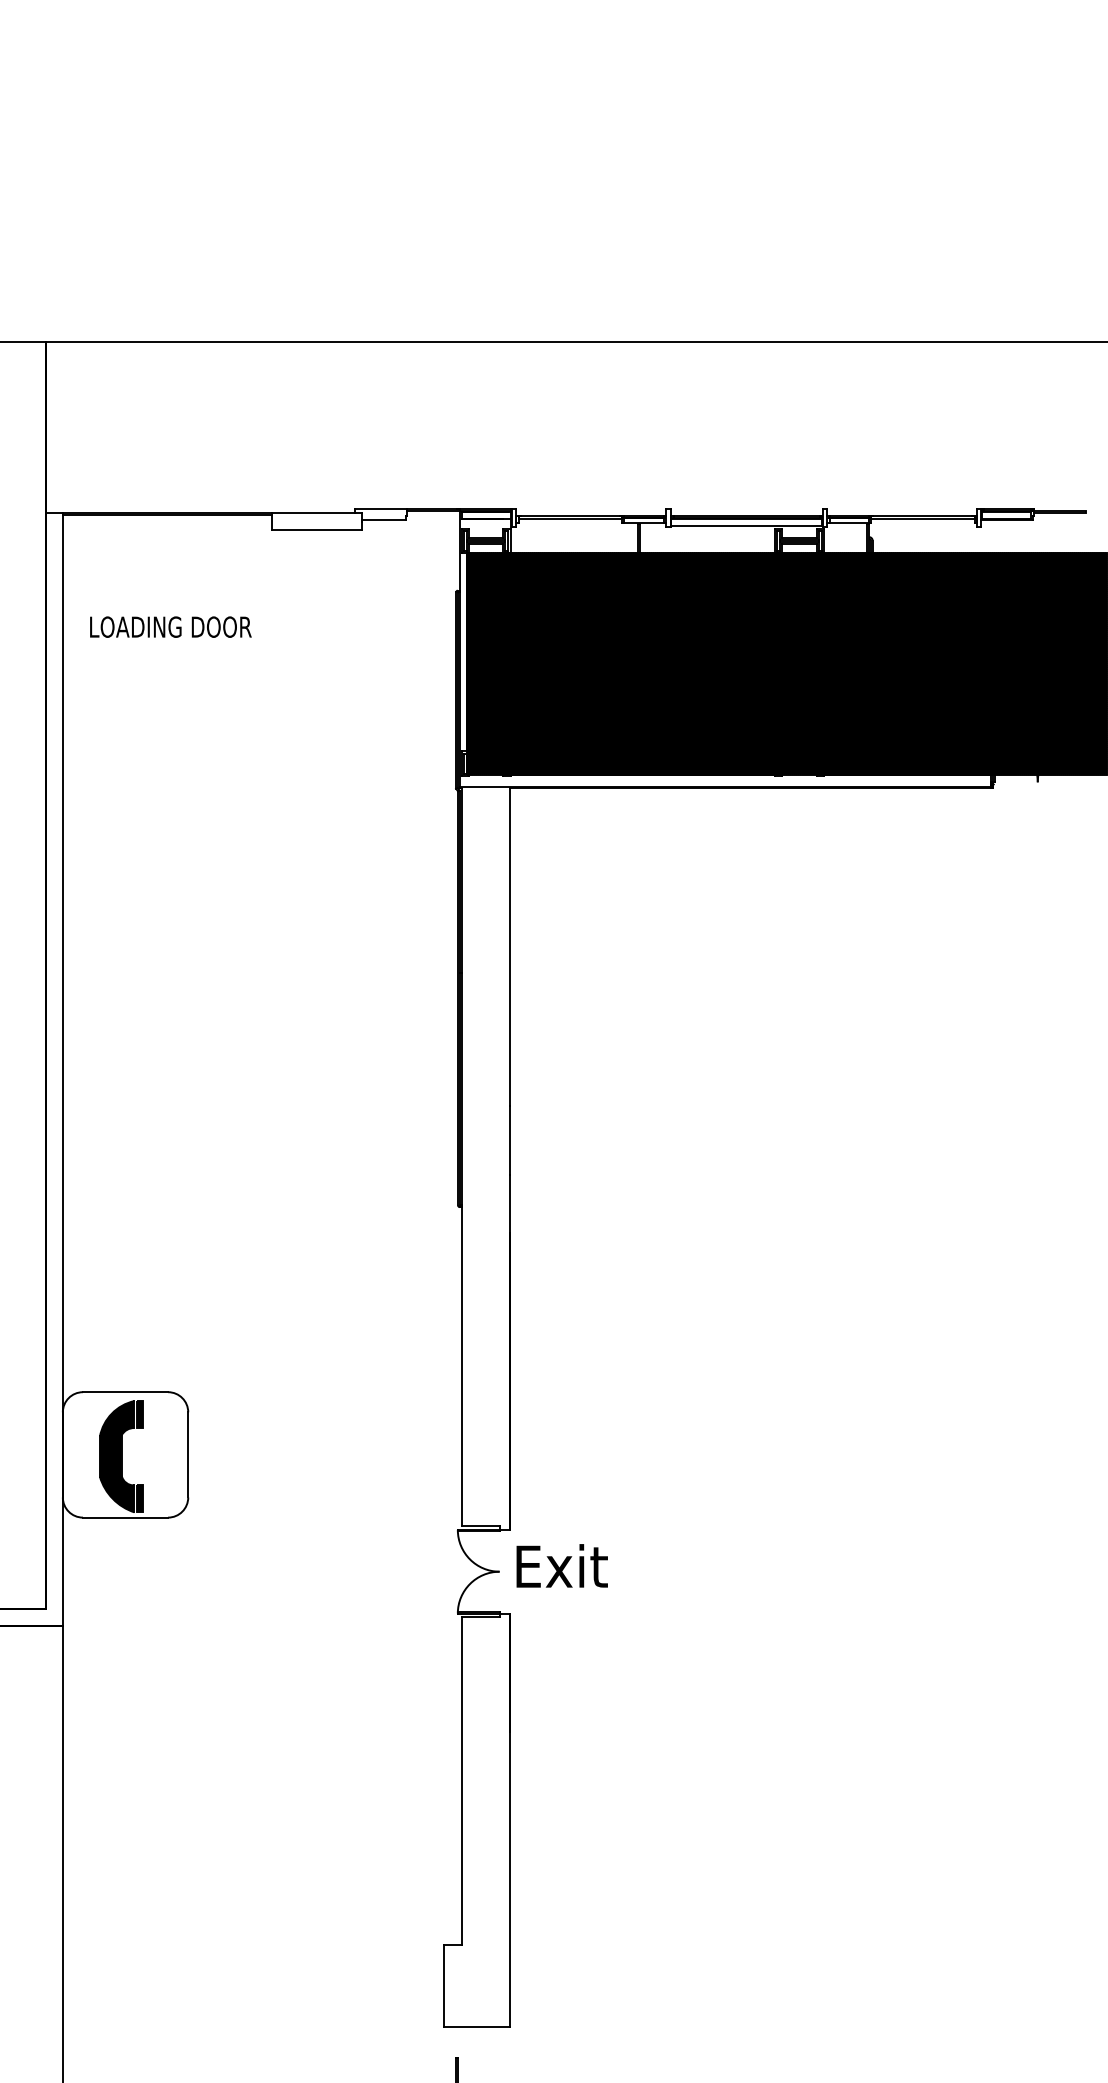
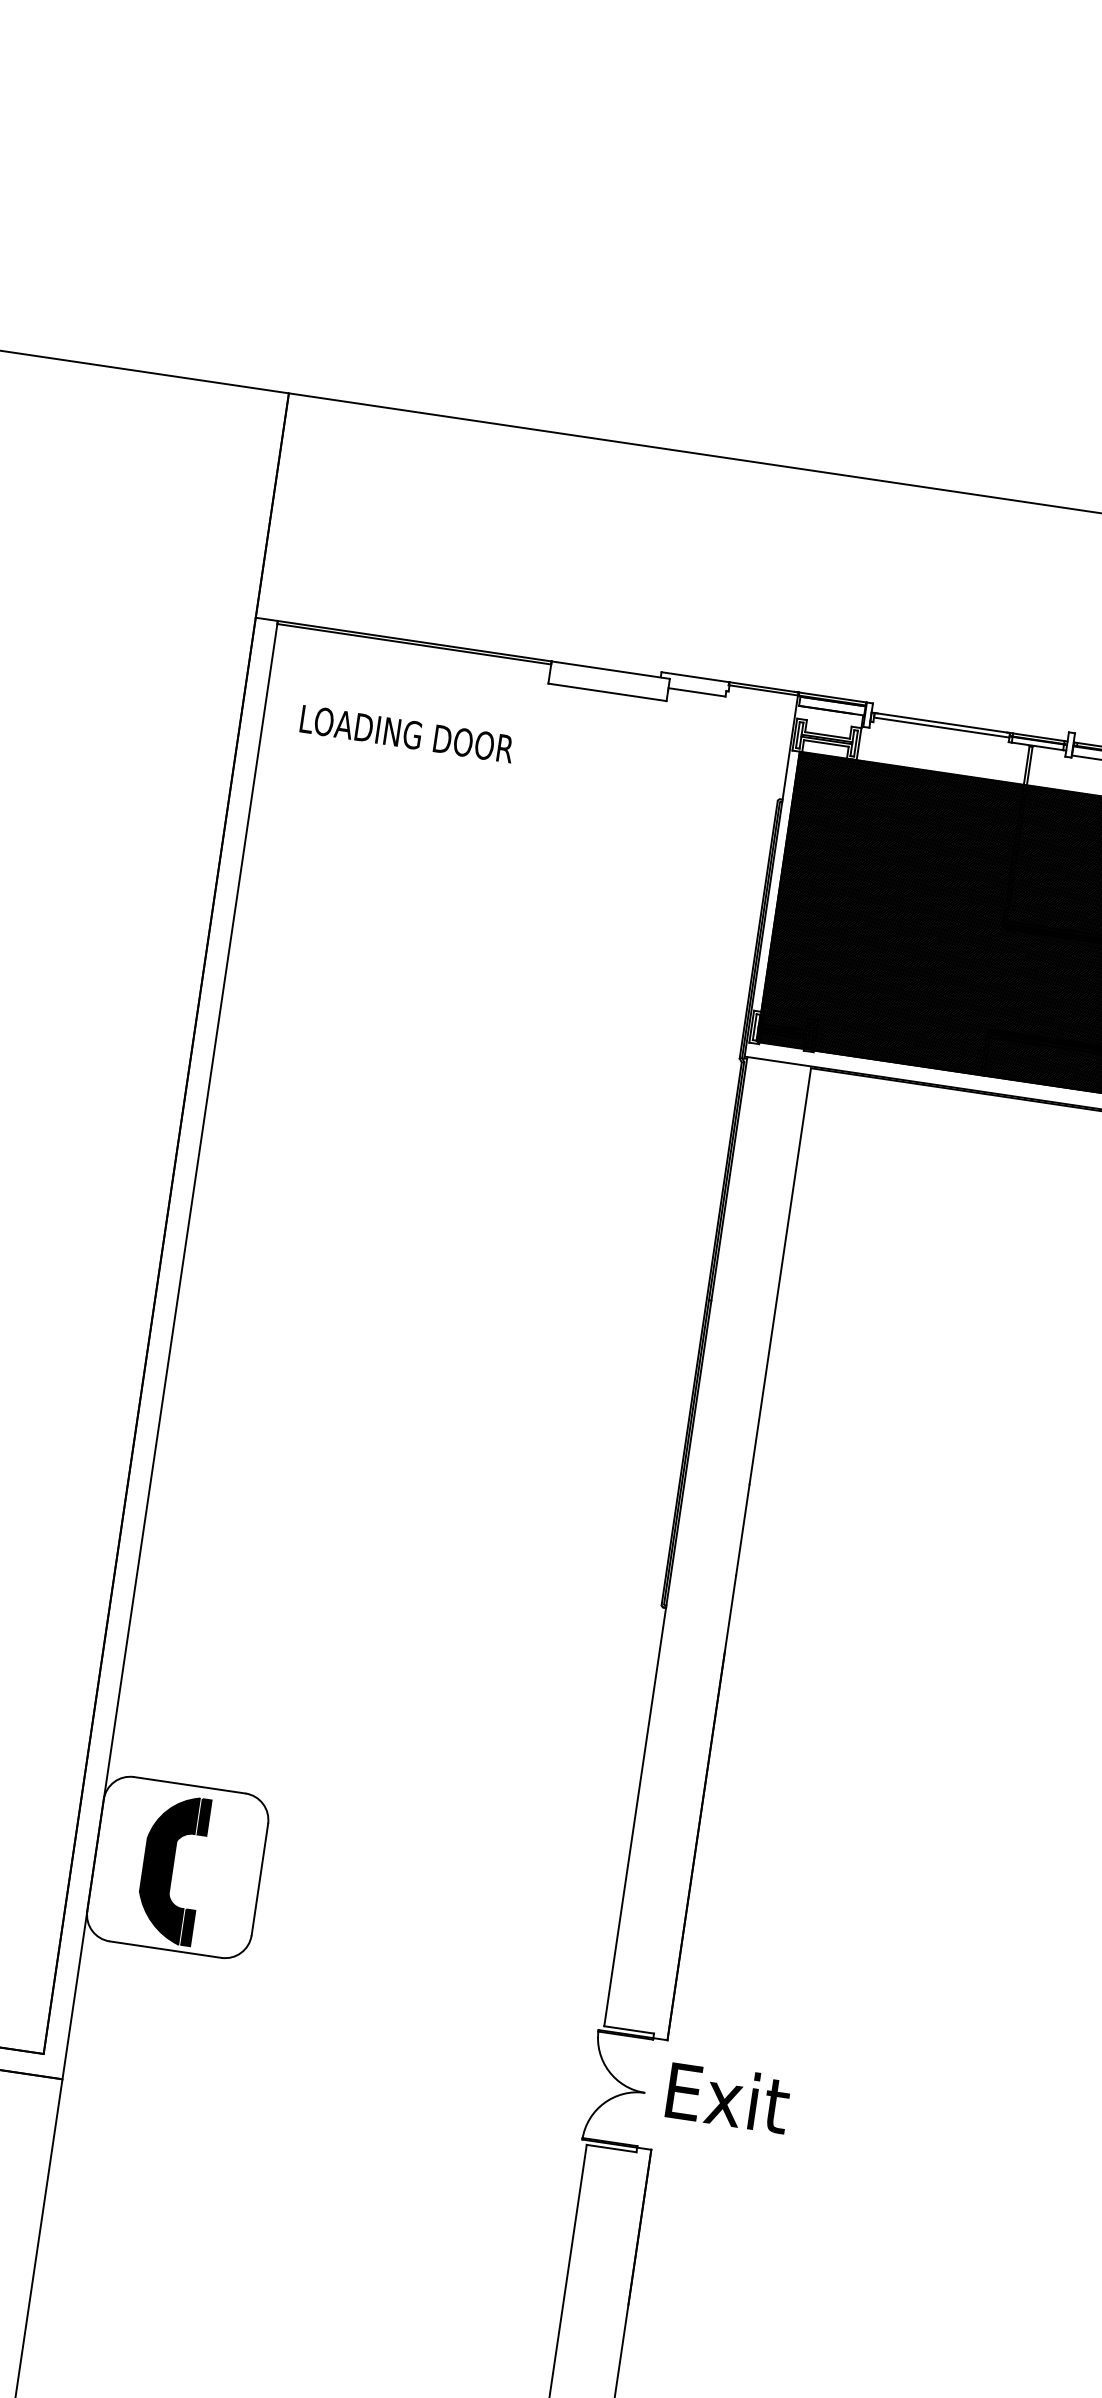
text: (170, 626) -> (406, 733), moved

